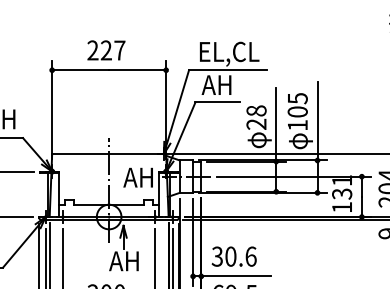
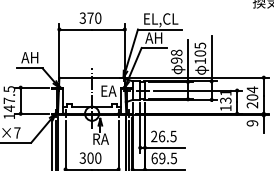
text: (106, 49) -> (90, 17), 227 -> 370
text: (256, 124) -> (176, 60), 28 -> 98
text: (137, 176) -> (108, 90), AH -> EA
text: (233, 256) -> (163, 136), 30.6 -> 26.5
text: (123, 260) -> (100, 138), AH -> RA

